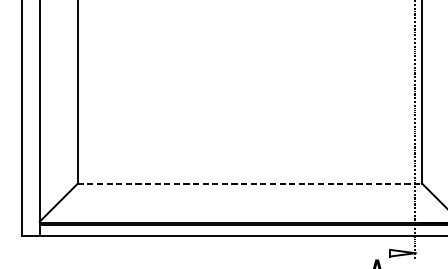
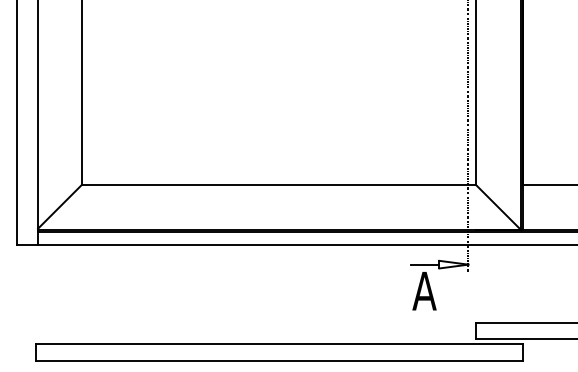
line: (250, 184) -> (279, 185), dashed -> solid
line: (377, 253) -> (424, 264), added

